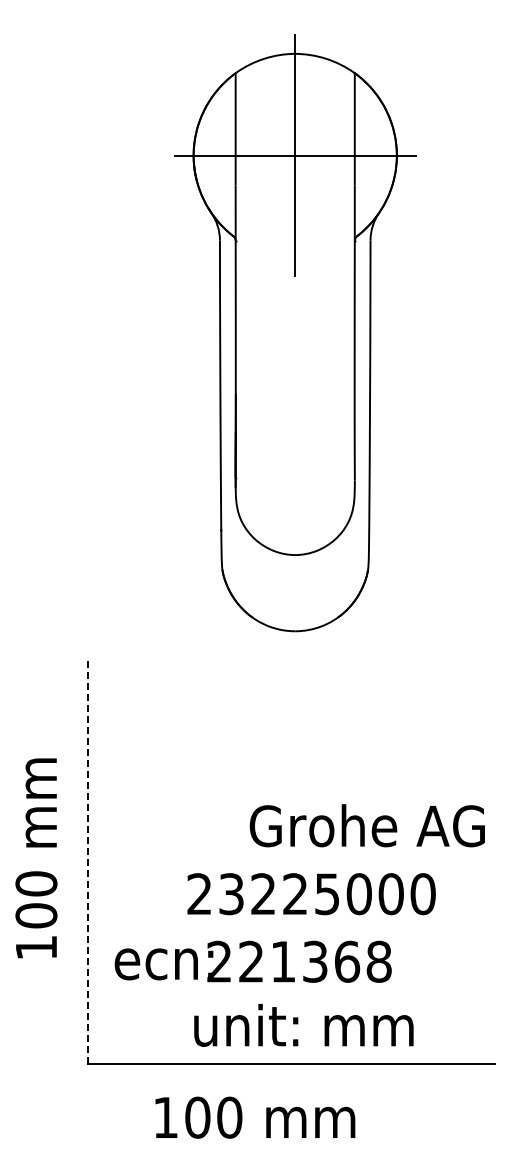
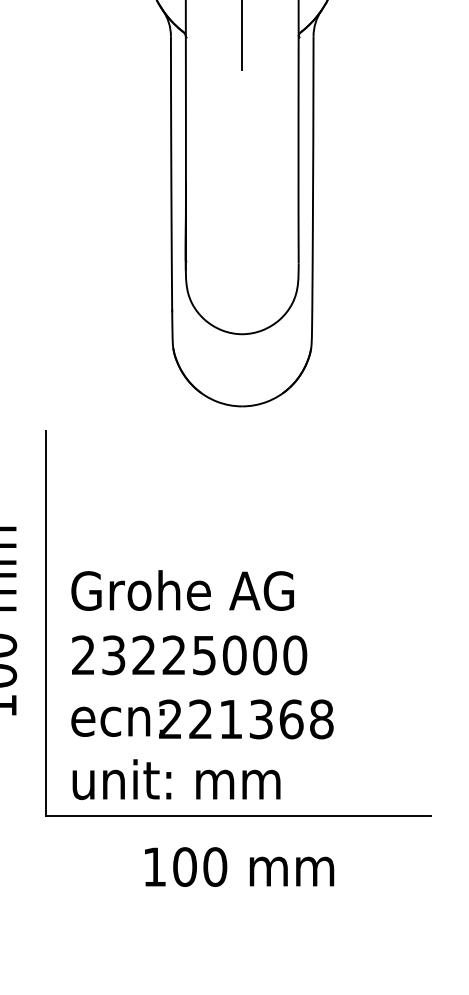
text: (366, 825) -> (181, 590), moved
line: (87, 859) -> (45, 622), dashed -> solid
text: (311, 894) -> (189, 655), moved
text: (303, 1024) -> (176, 778), moved
text: (255, 1117) -> (239, 866), moved

